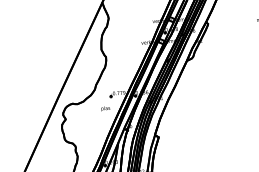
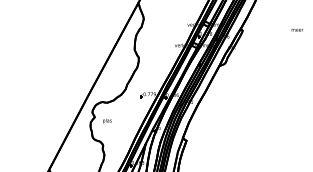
text: (105, 108) -> (107, 120), moved

